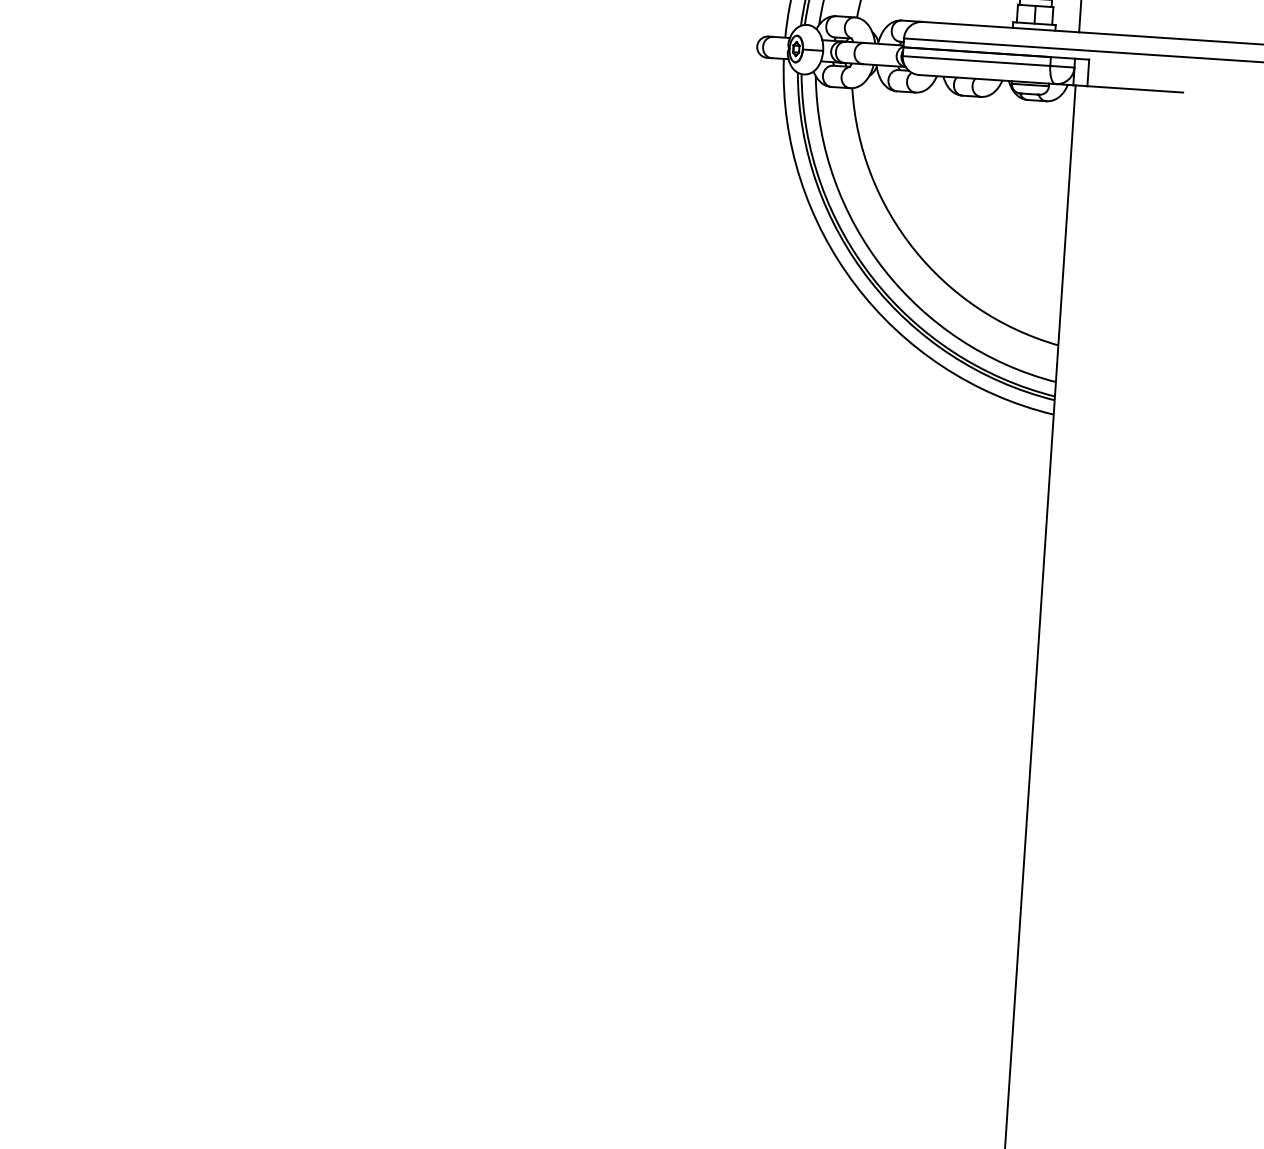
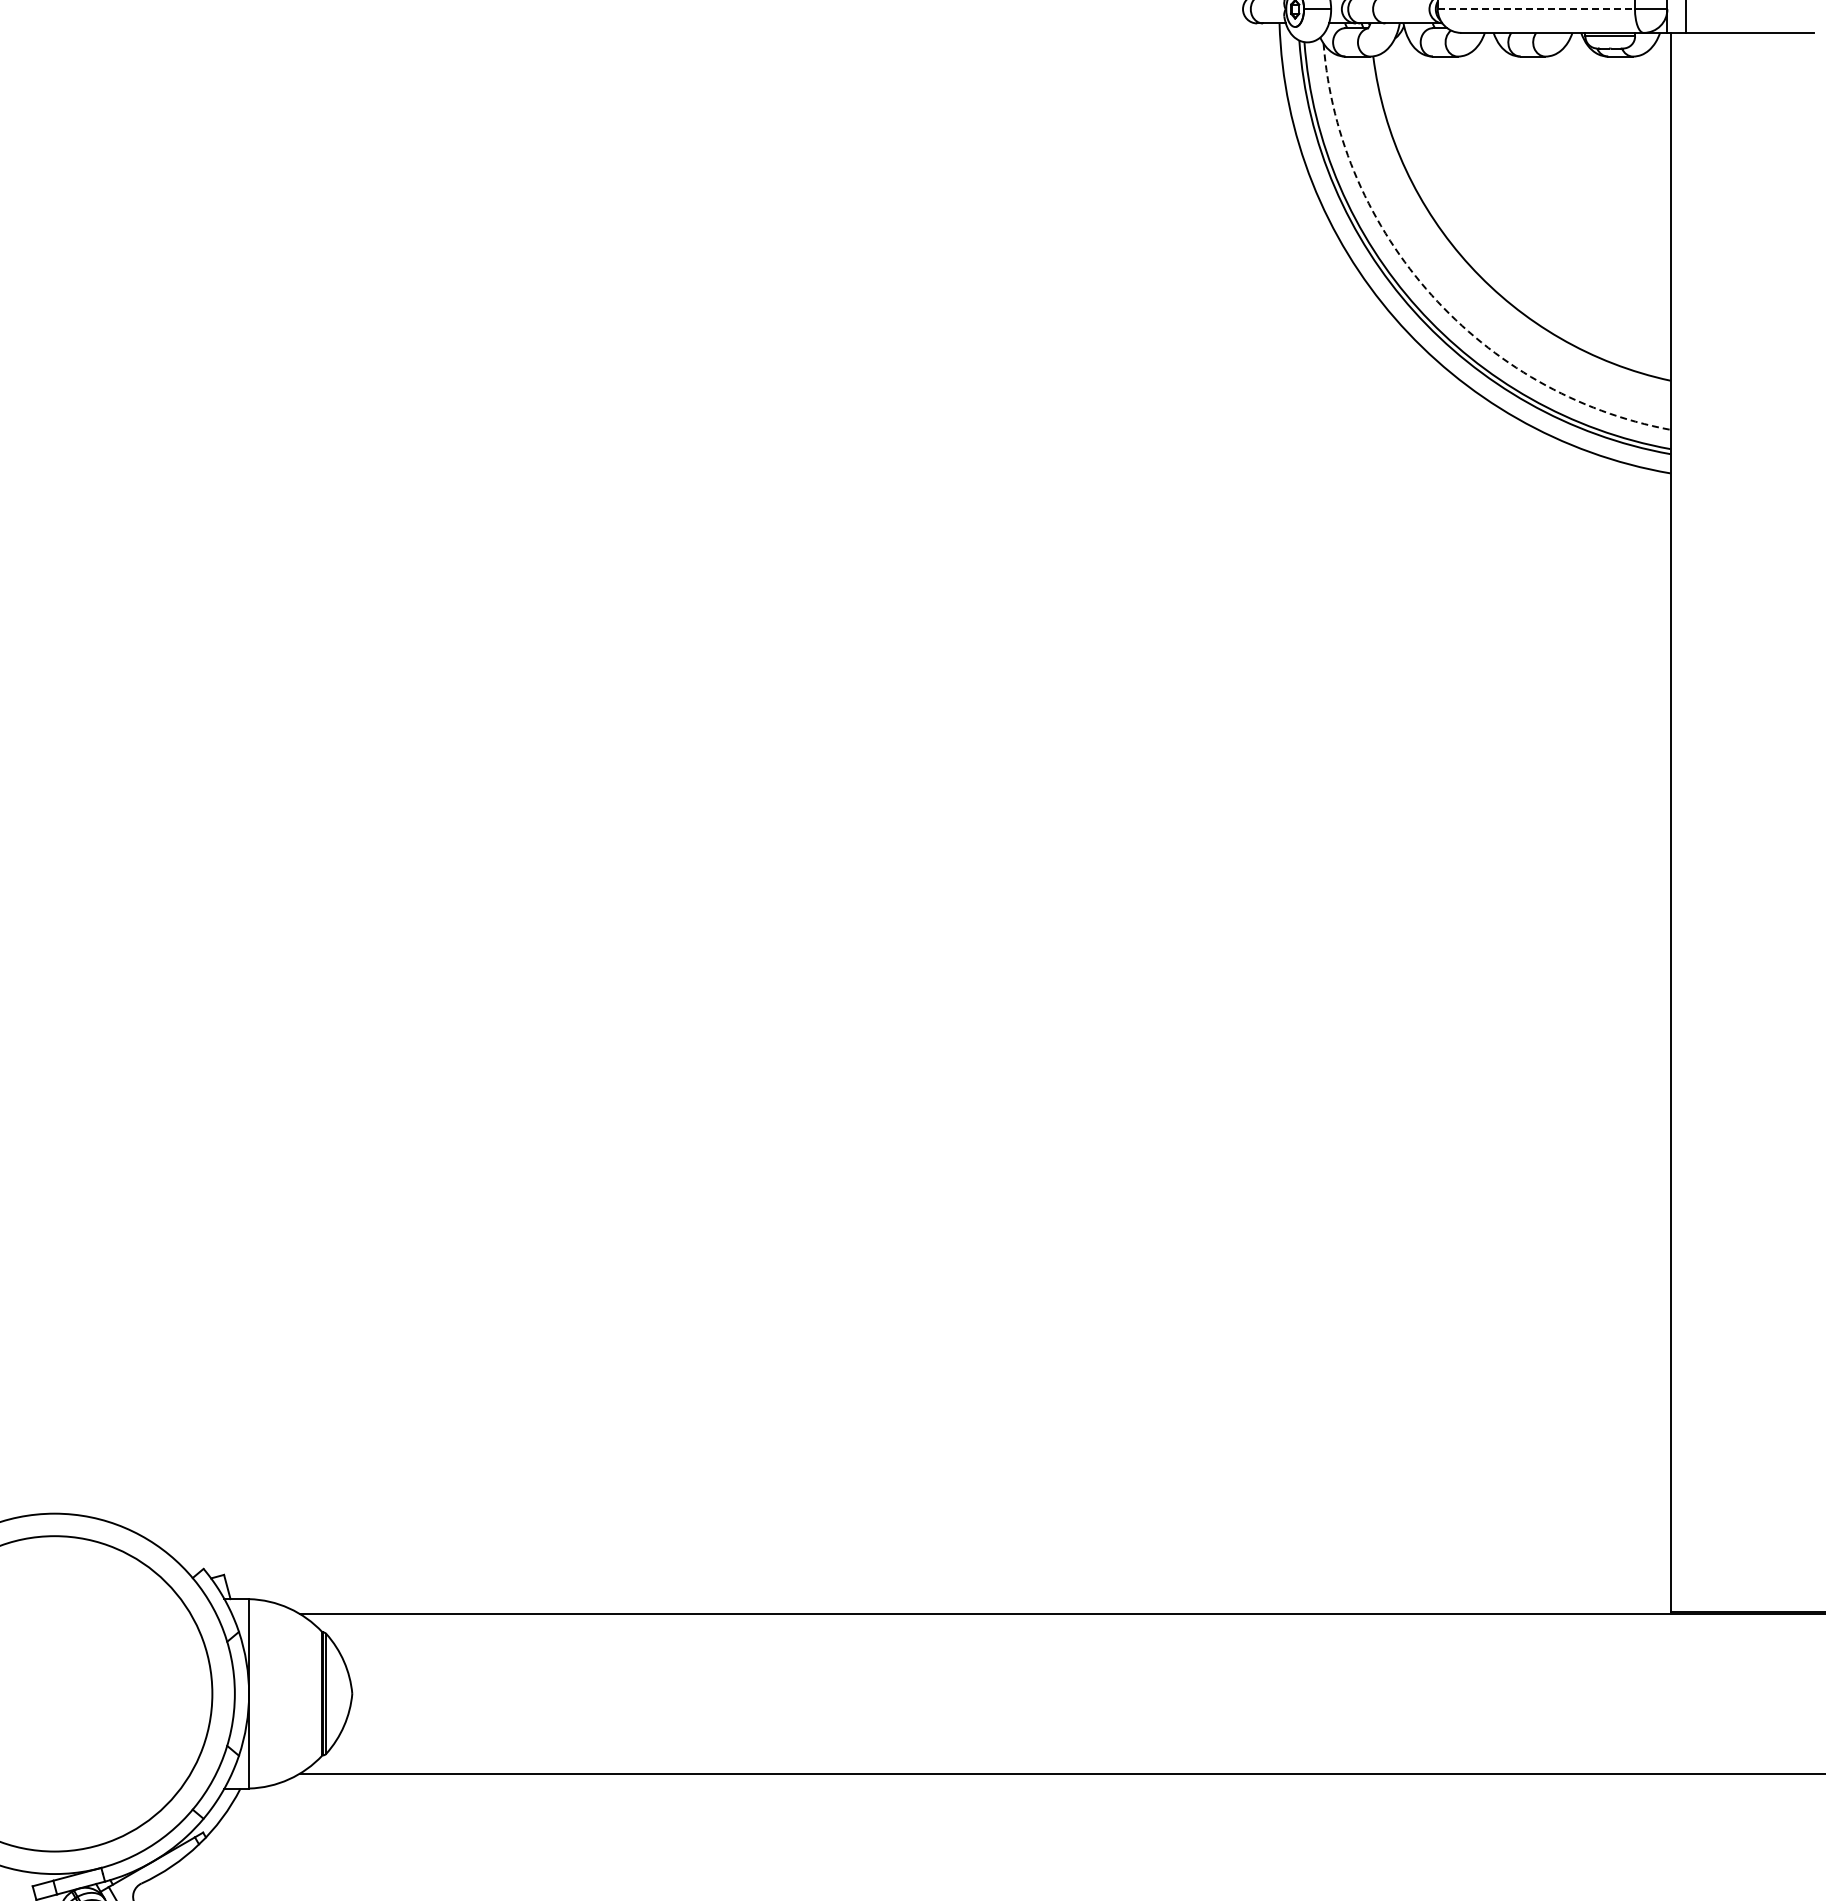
line: (976, 61) -> (1536, 9), solid -> dashed
arc: (883, 269) -> (1431, 295), solid -> dashed

